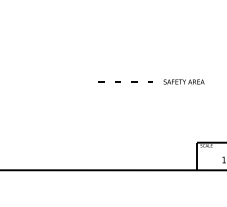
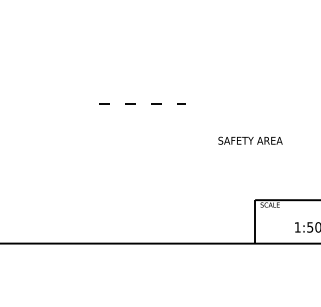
text: (183, 81) -> (249, 140), moved

